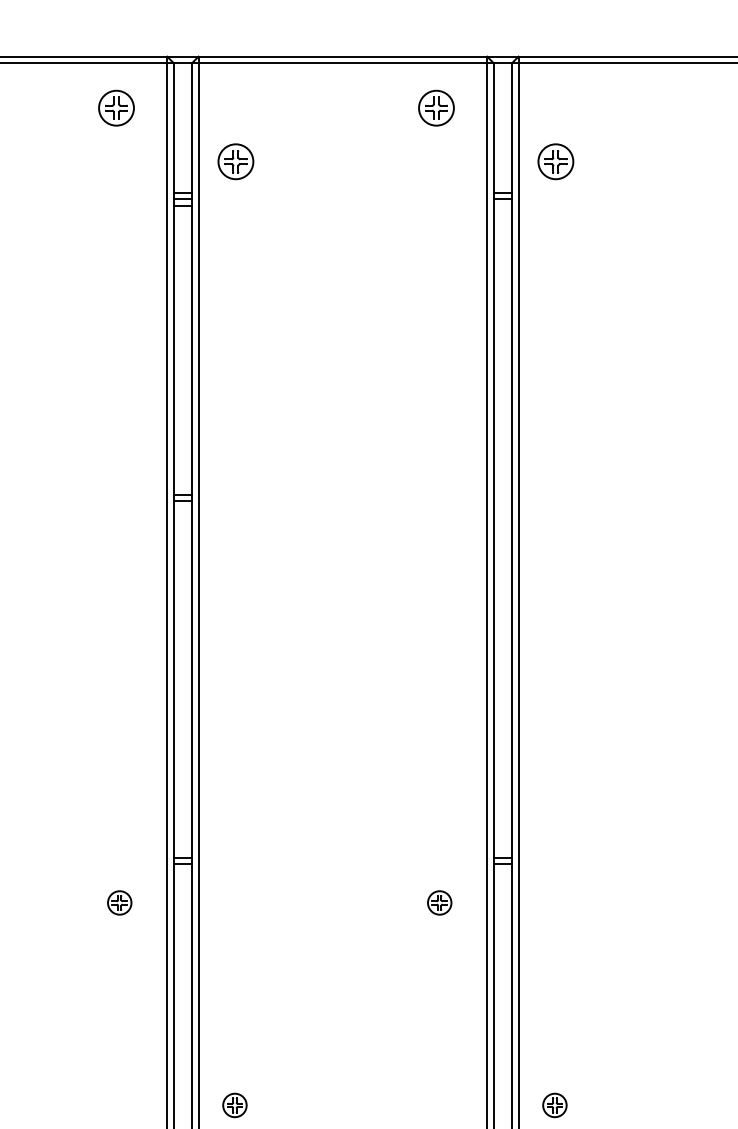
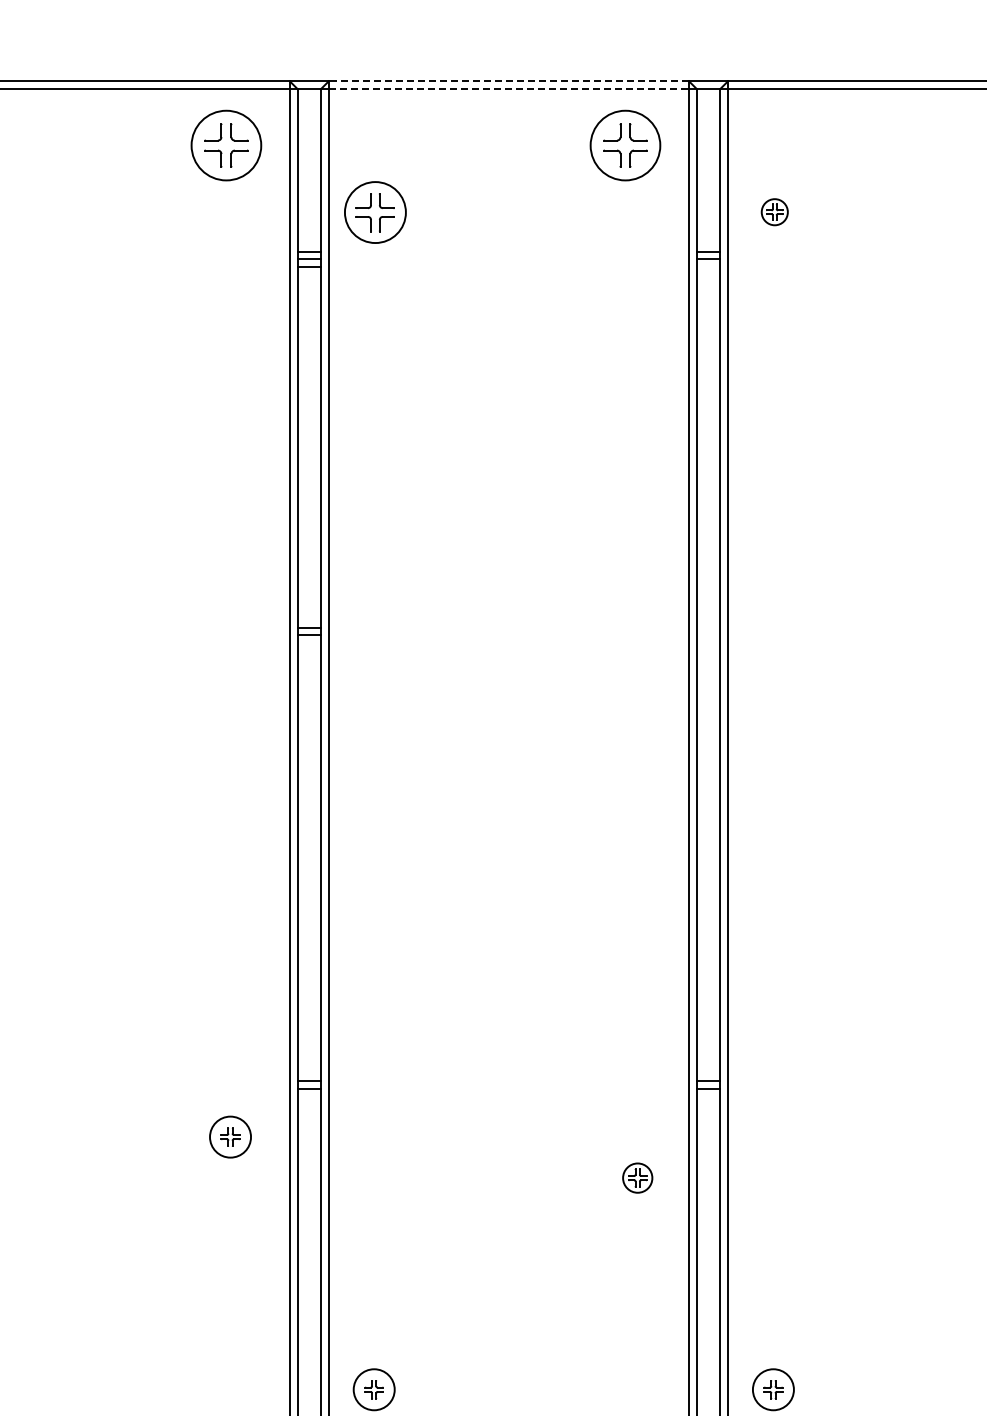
line: (342, 56) -> (508, 81), solid -> dashed
line: (343, 63) -> (509, 89), solid -> dashed
part: (116, 108) -> (226, 145), size x1.6
part: (436, 108) -> (625, 145), size x1.6
part: (235, 161) -> (375, 211), size x1.4
part: (555, 161) -> (774, 211), size x0.6
circle: (119, 902) -> (230, 1136), size x1.4
part: (439, 902) -> (637, 1177), moved
circle: (234, 1105) -> (373, 1389), size x1.4
circle: (554, 1105) -> (773, 1389), size x1.4

